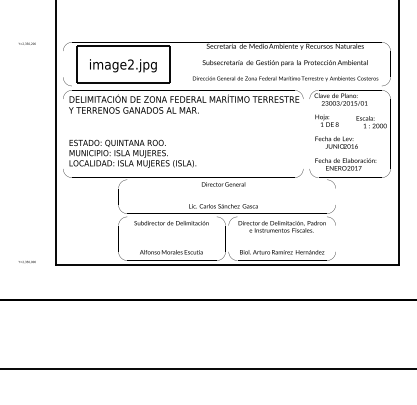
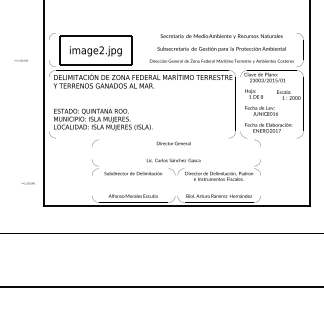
text: (27, 43) -> (21, 60), moved
text: (26, 261) -> (27, 183), moved

